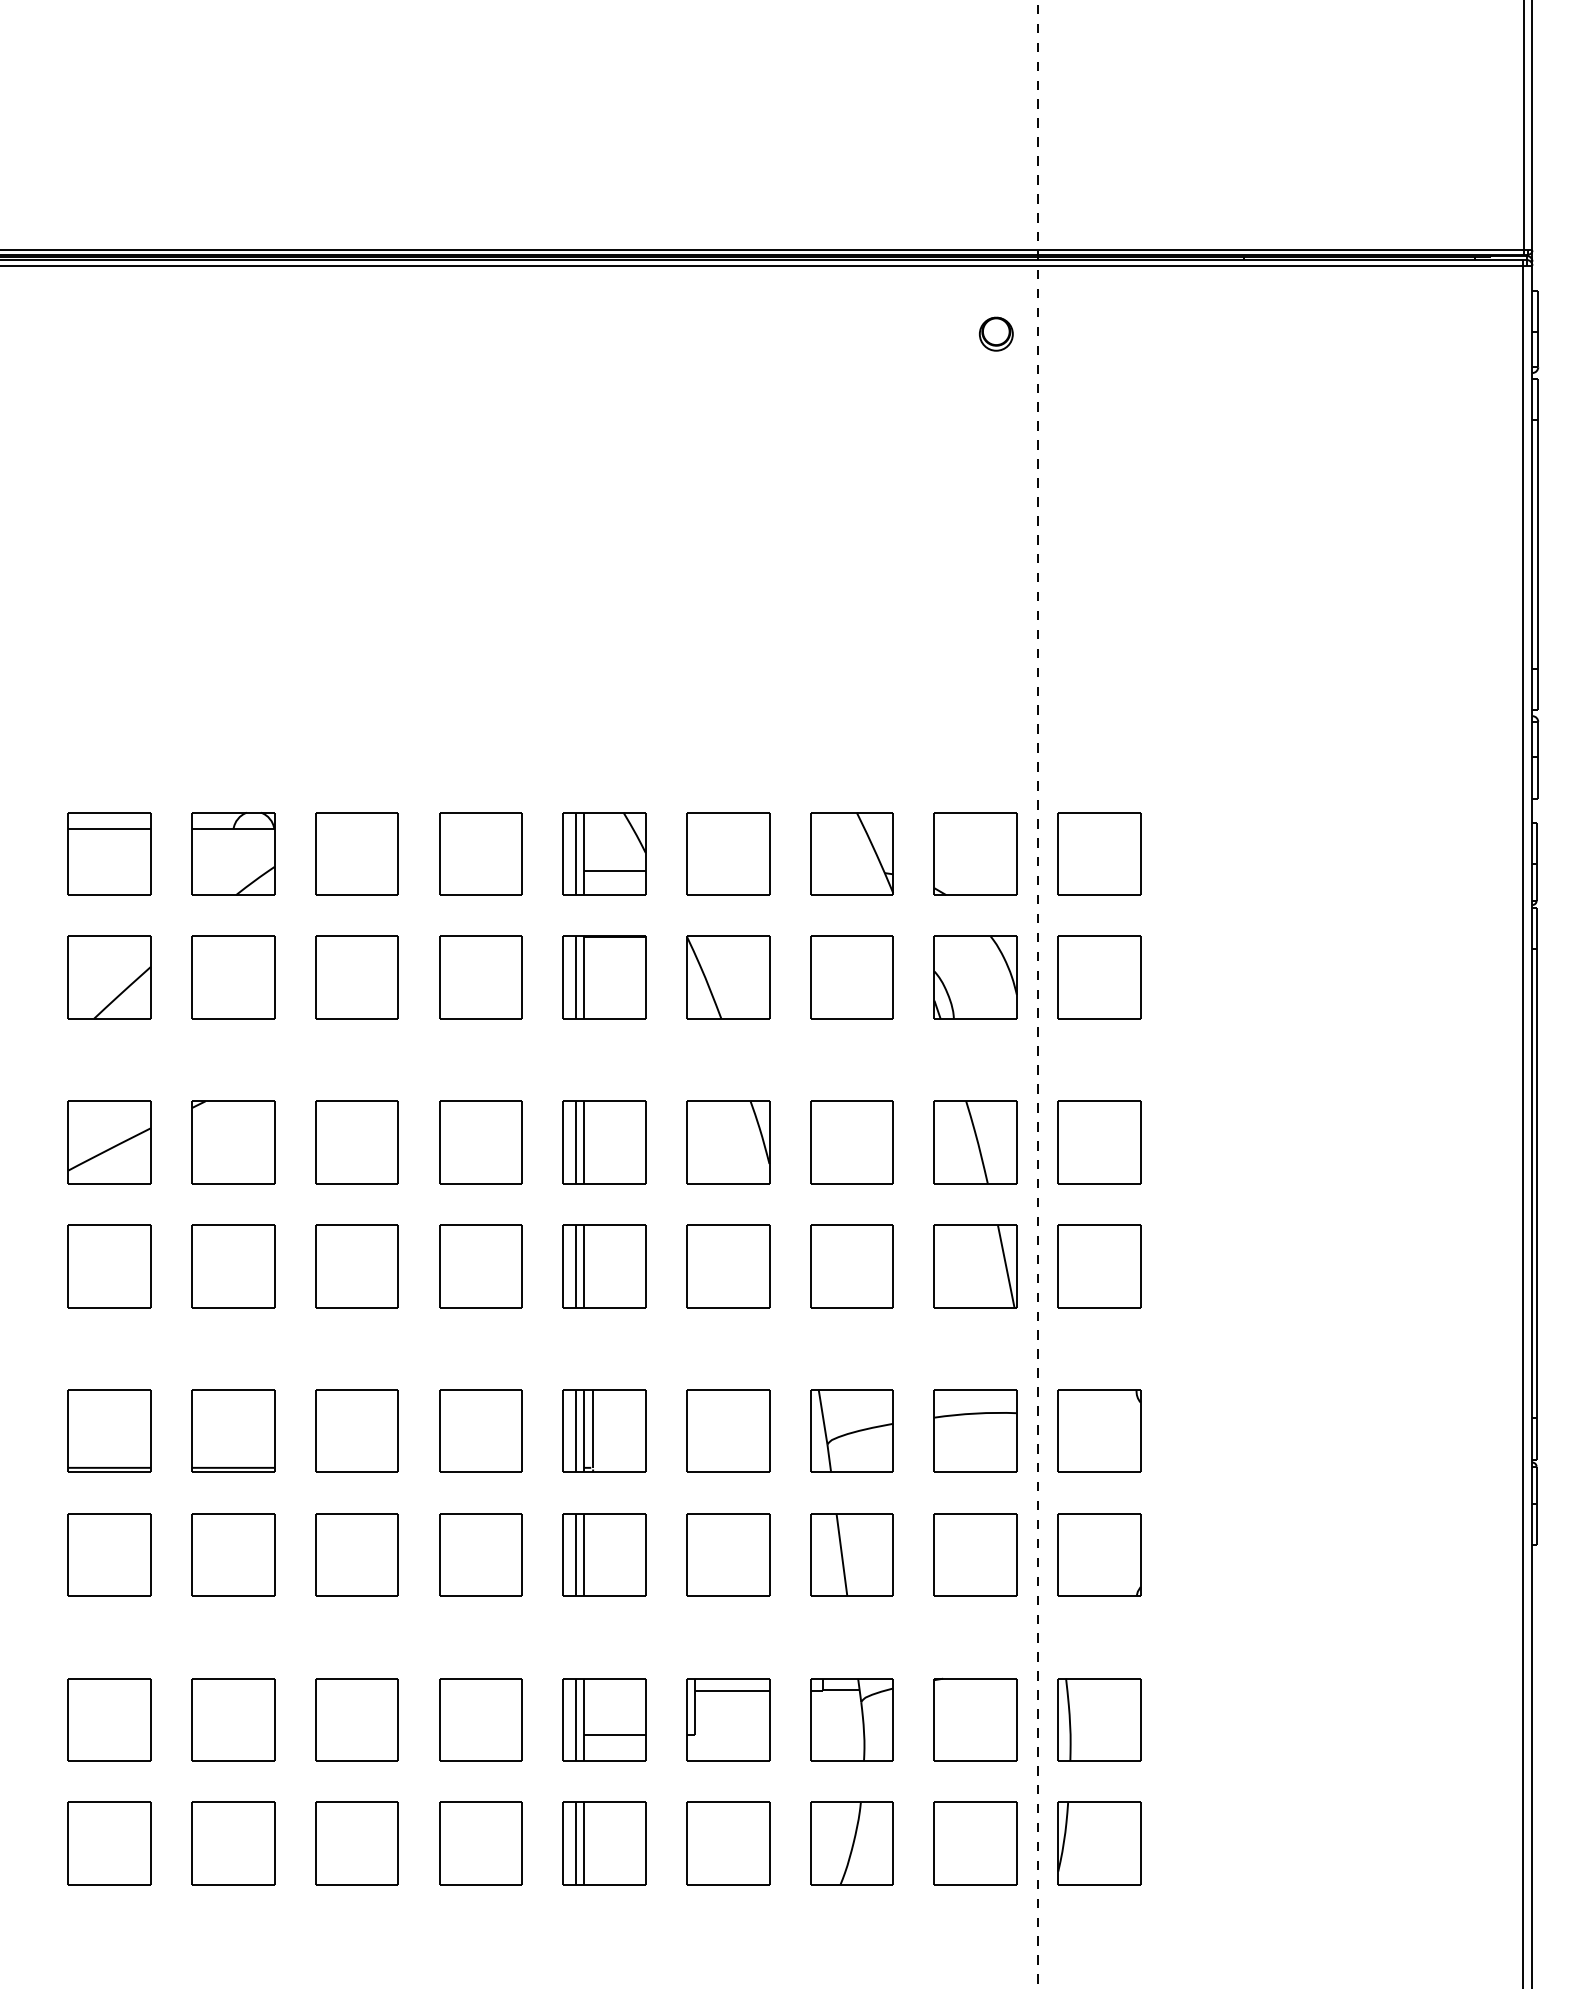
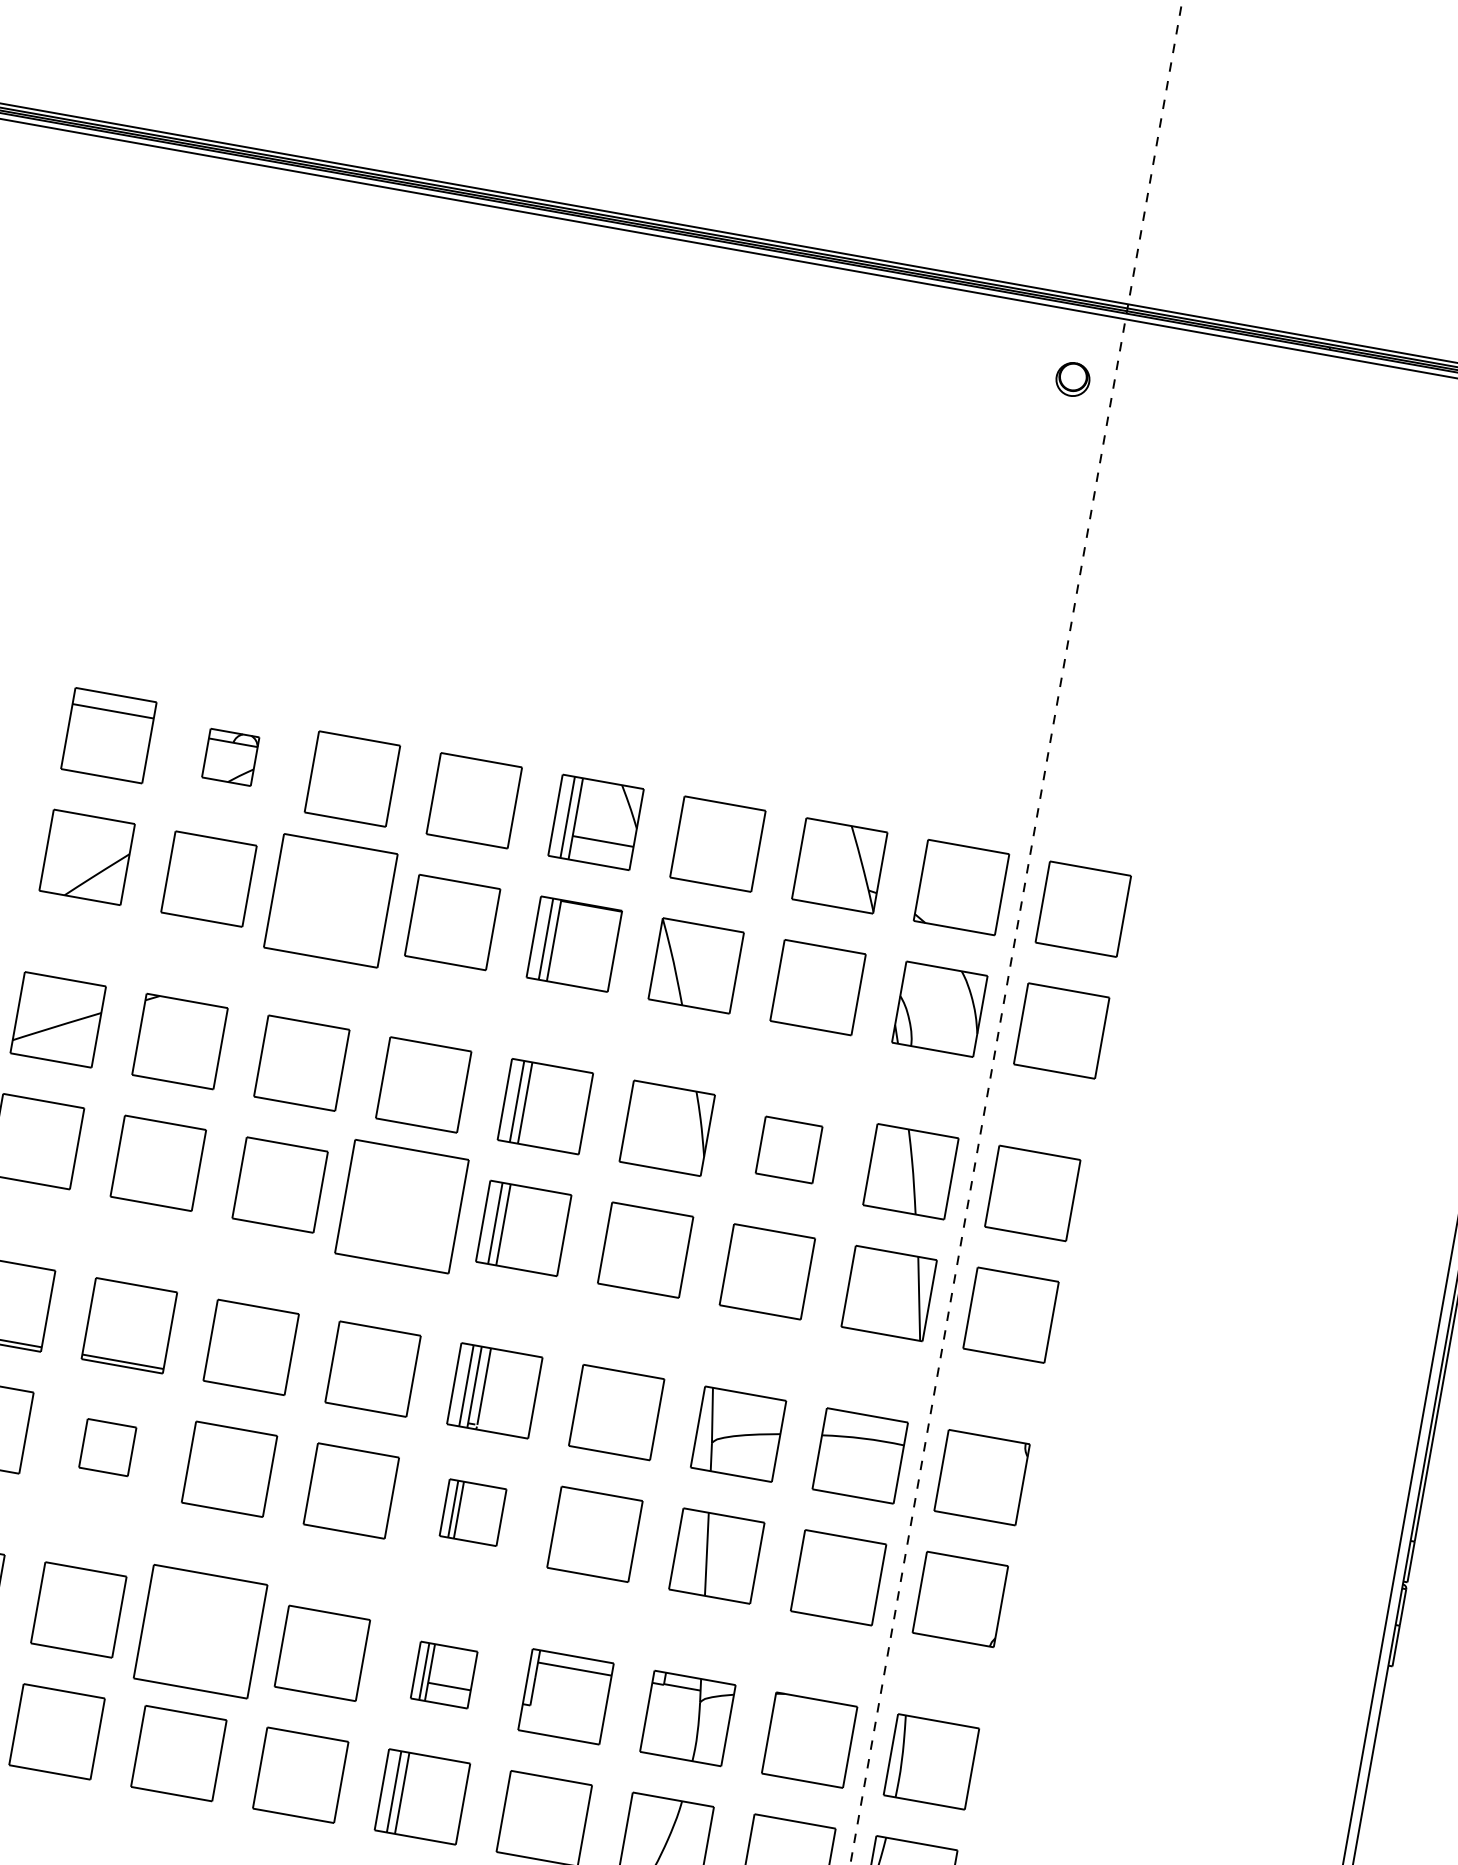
part: (233, 853) -> (230, 756), size x0.6
part: (356, 977) -> (330, 900), size x1.4
part: (851, 1142) -> (788, 1149), size x0.7
part: (480, 1266) -> (401, 1206), size x1.4
part: (233, 1554) -> (107, 1447), size x0.6
part: (604, 1554) -> (473, 1512), size x0.7
part: (356, 1719) -> (200, 1631), size x1.4
part: (604, 1719) -> (444, 1674), size x0.7

